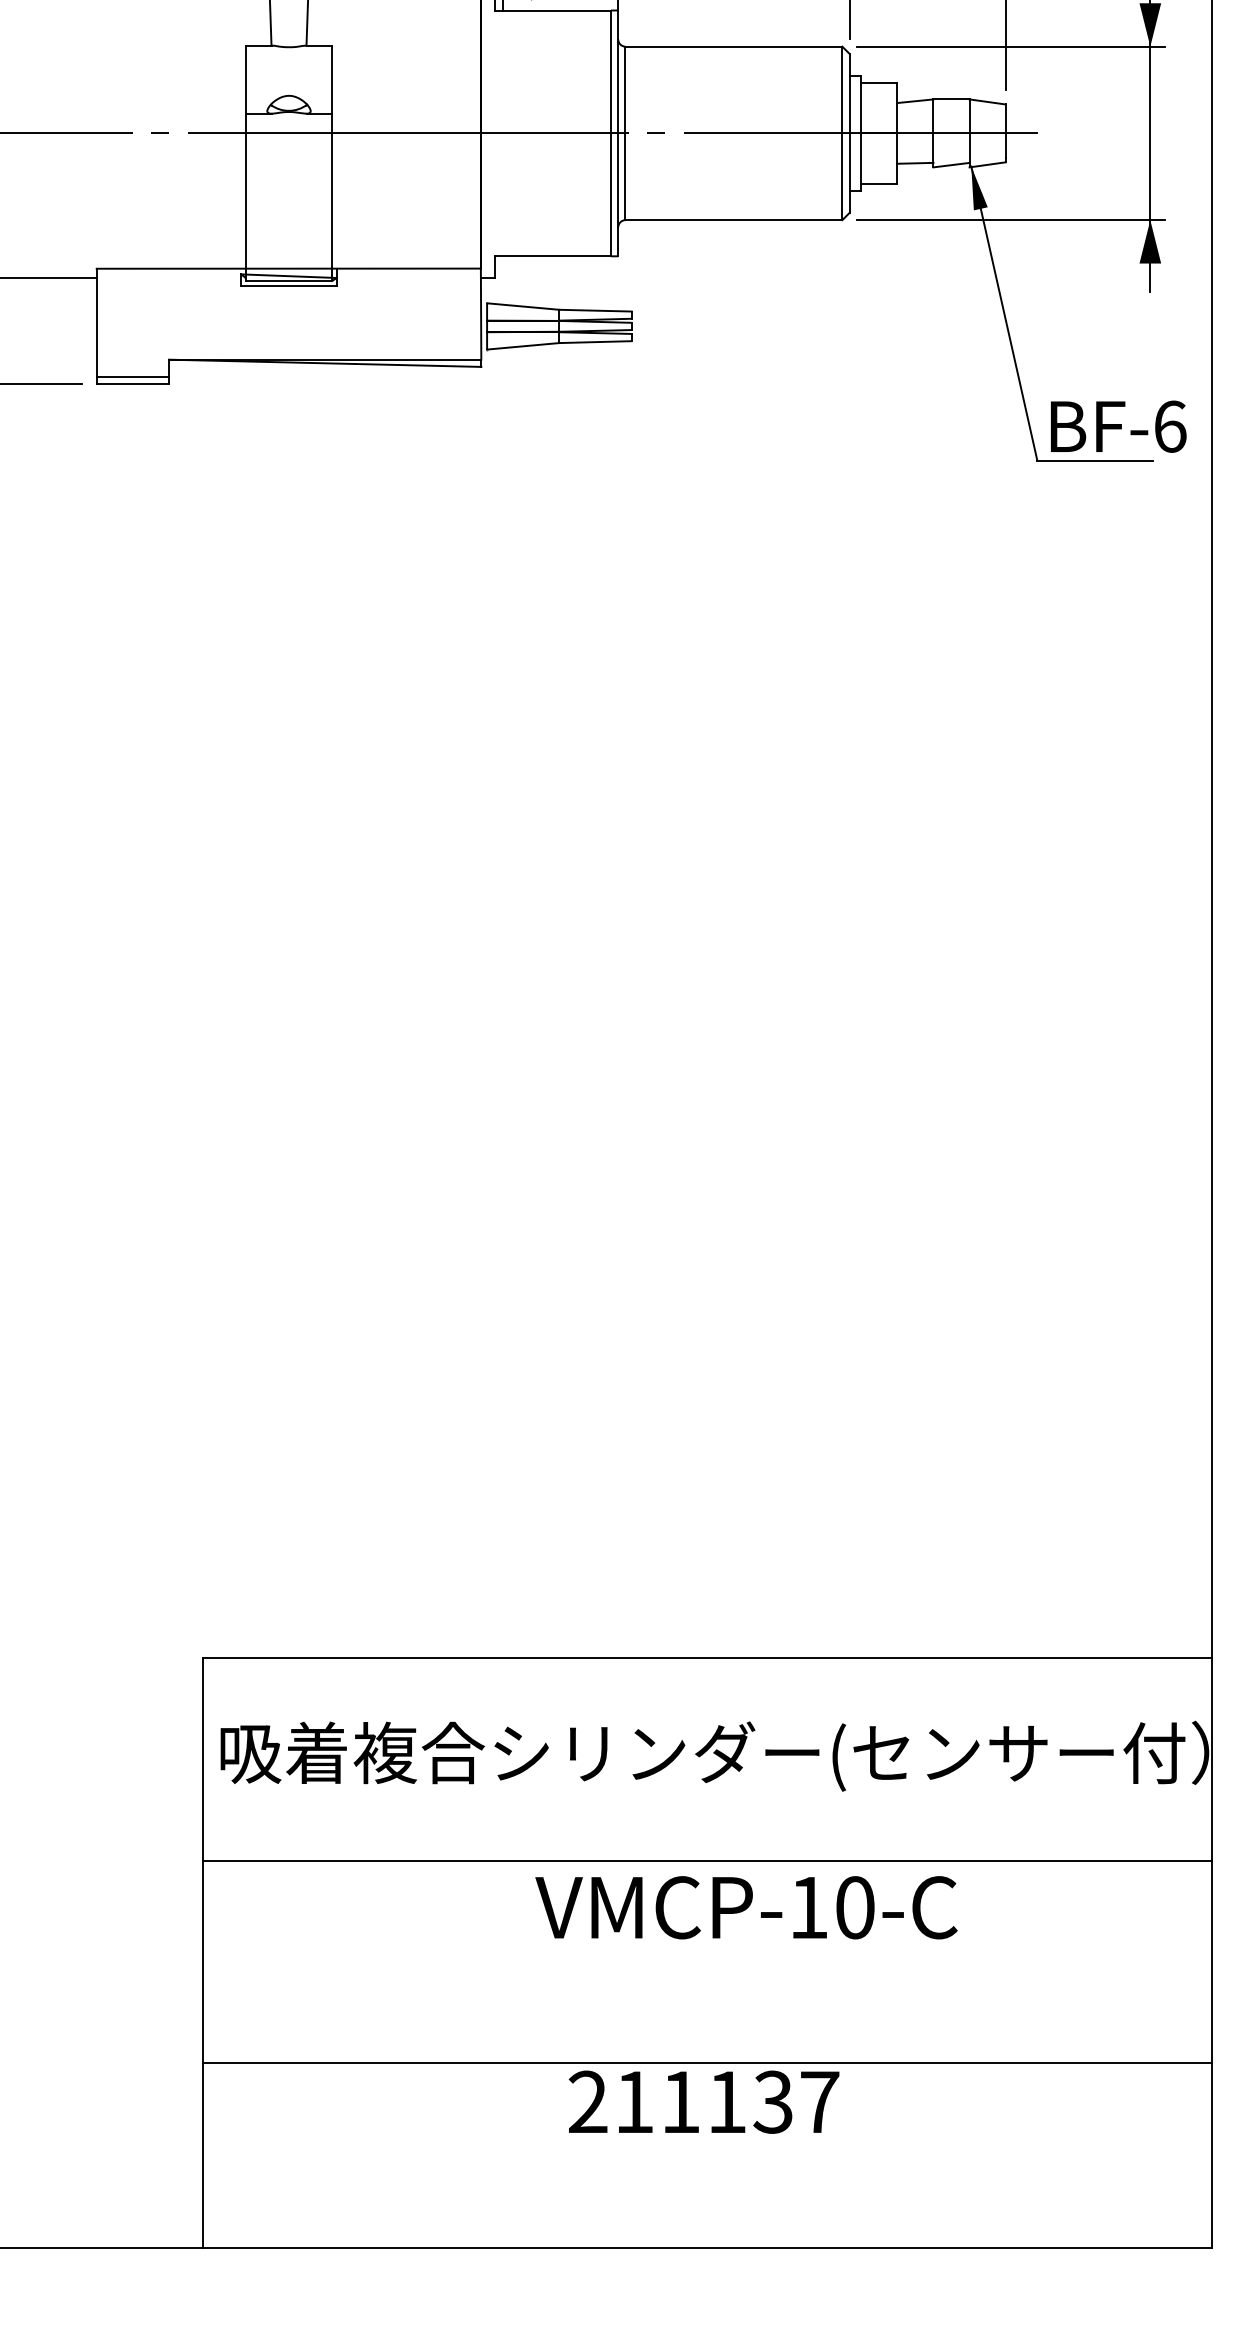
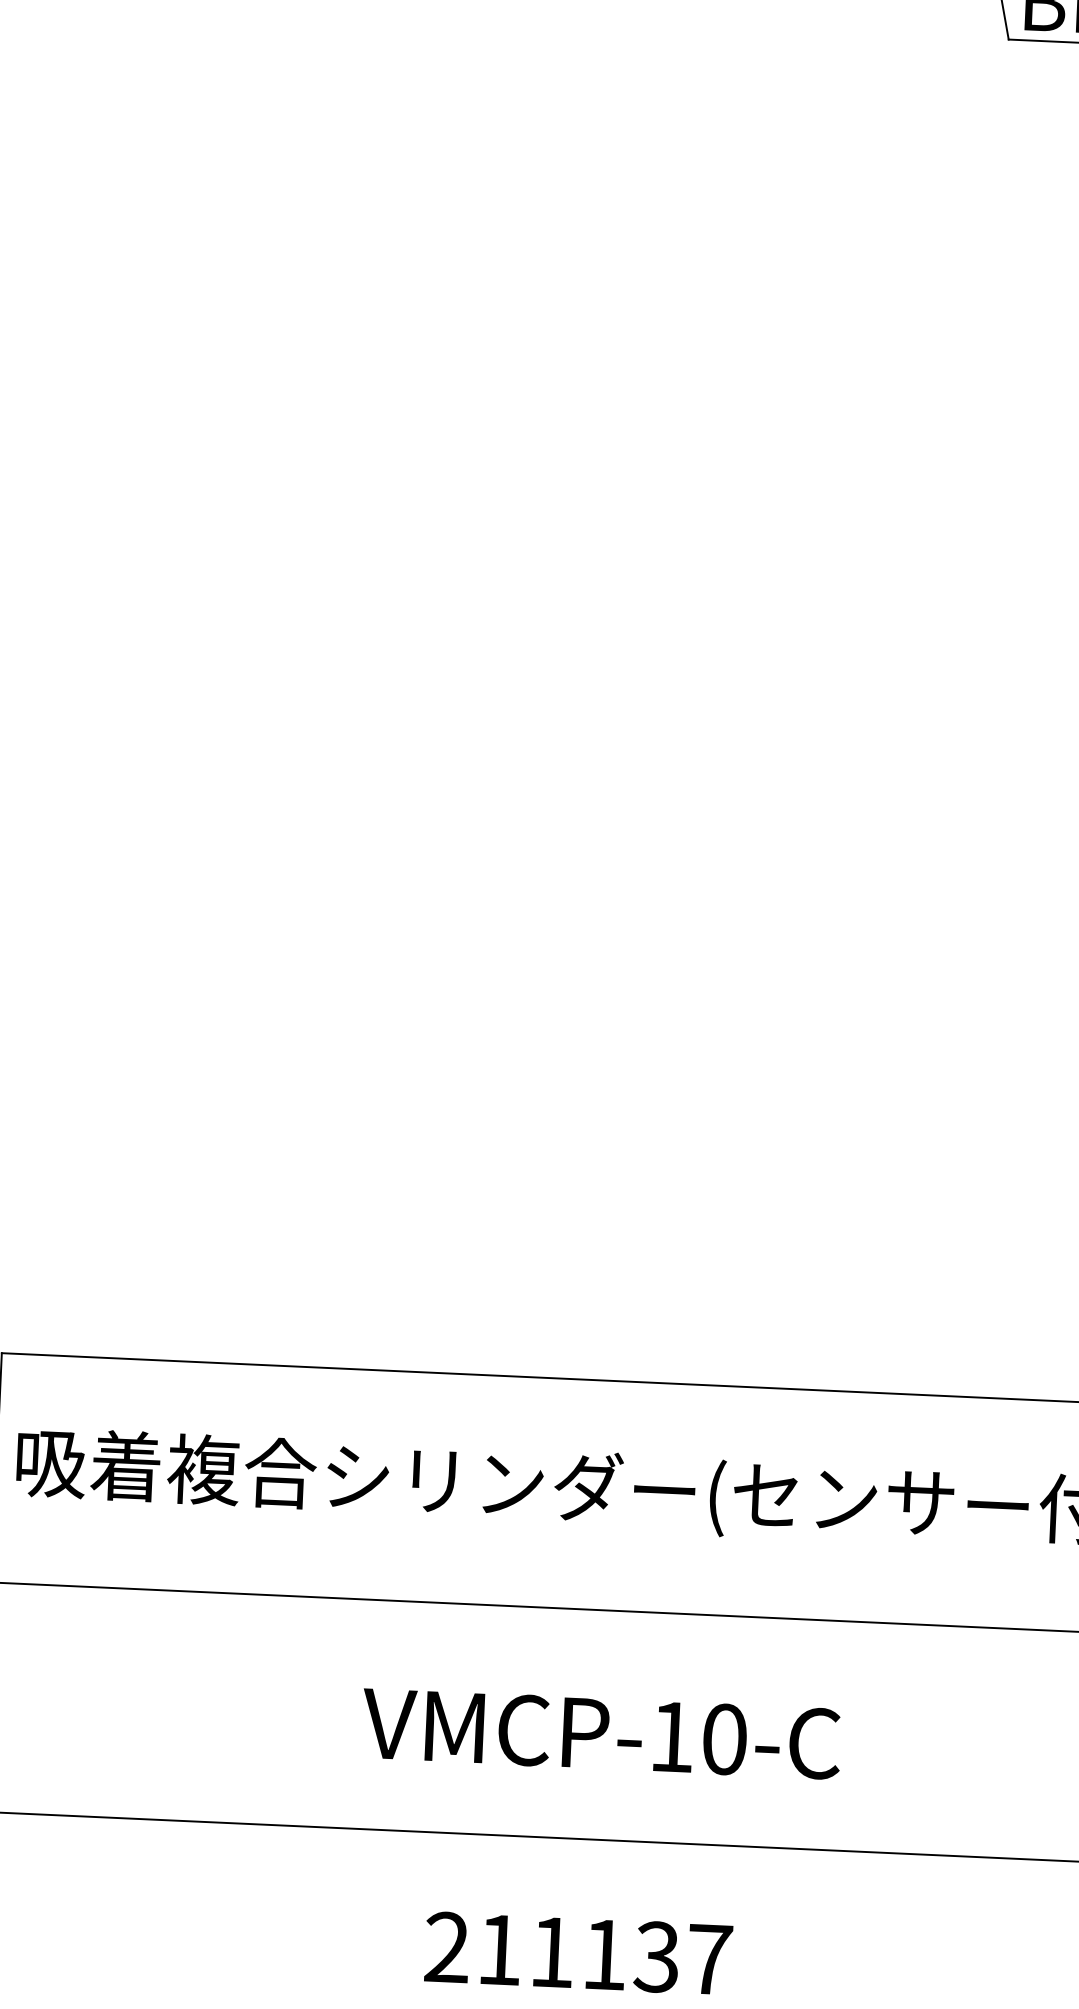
text: (746, 1907) -> (601, 1733), moved
text: (703, 2101) -> (577, 1952), moved

